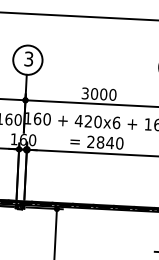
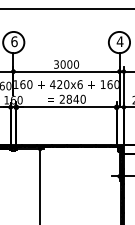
text: (28, 58) -> (14, 41), 3 -> 6

